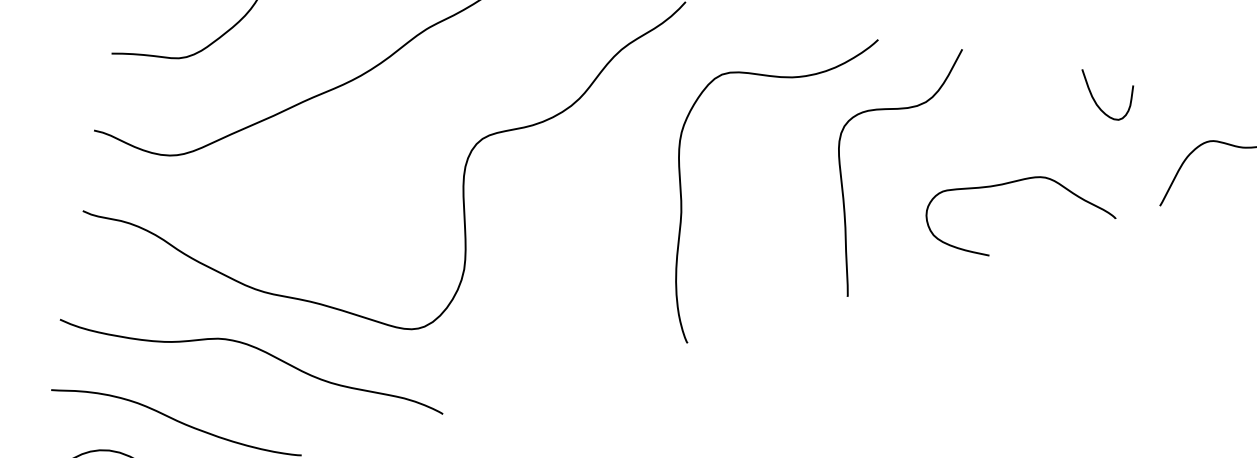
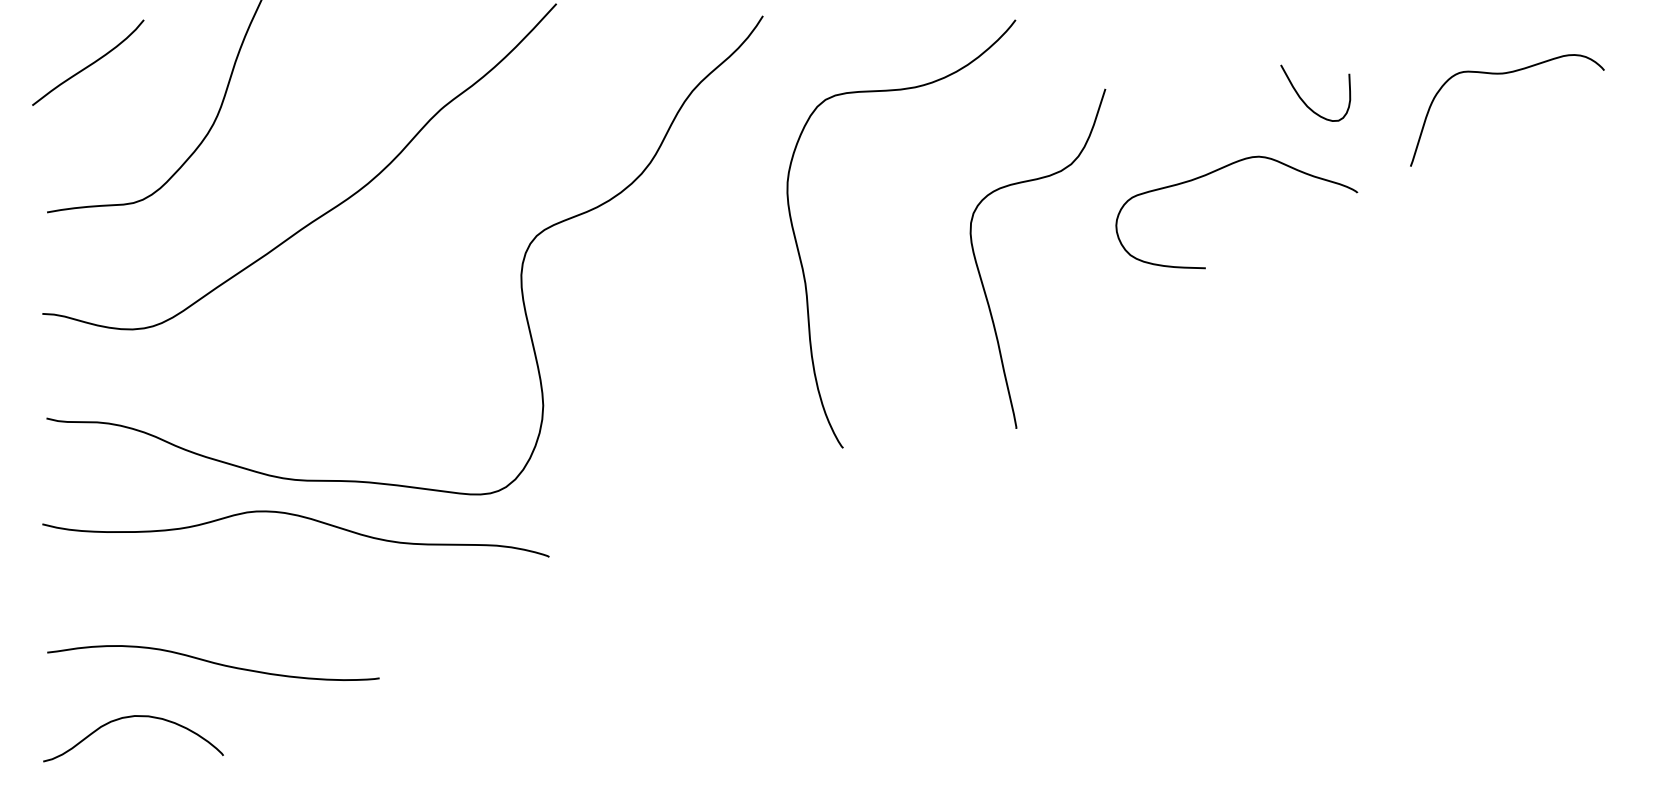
curve: (1095, 101) -> (1305, 102), moved
curve: (841, 175) -> (981, 276), moved
curve: (258, 349) -> (300, 517), moved

